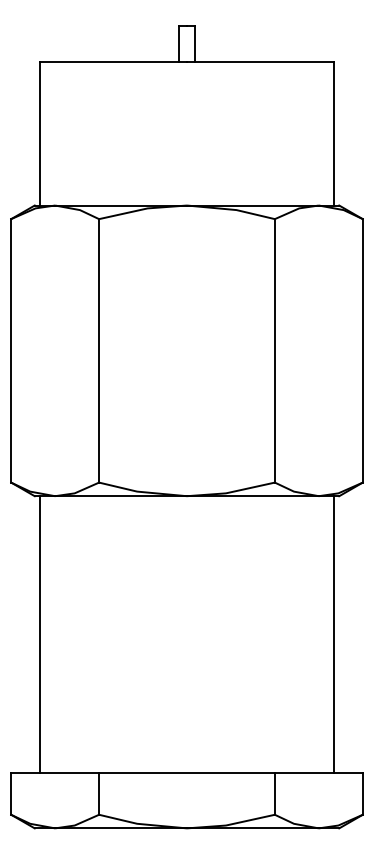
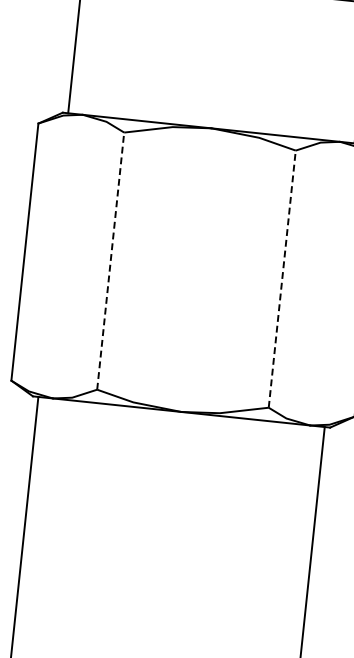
line: (99, 350) -> (111, 260), solid -> dashed
line: (274, 350) -> (281, 278), solid -> dashed

